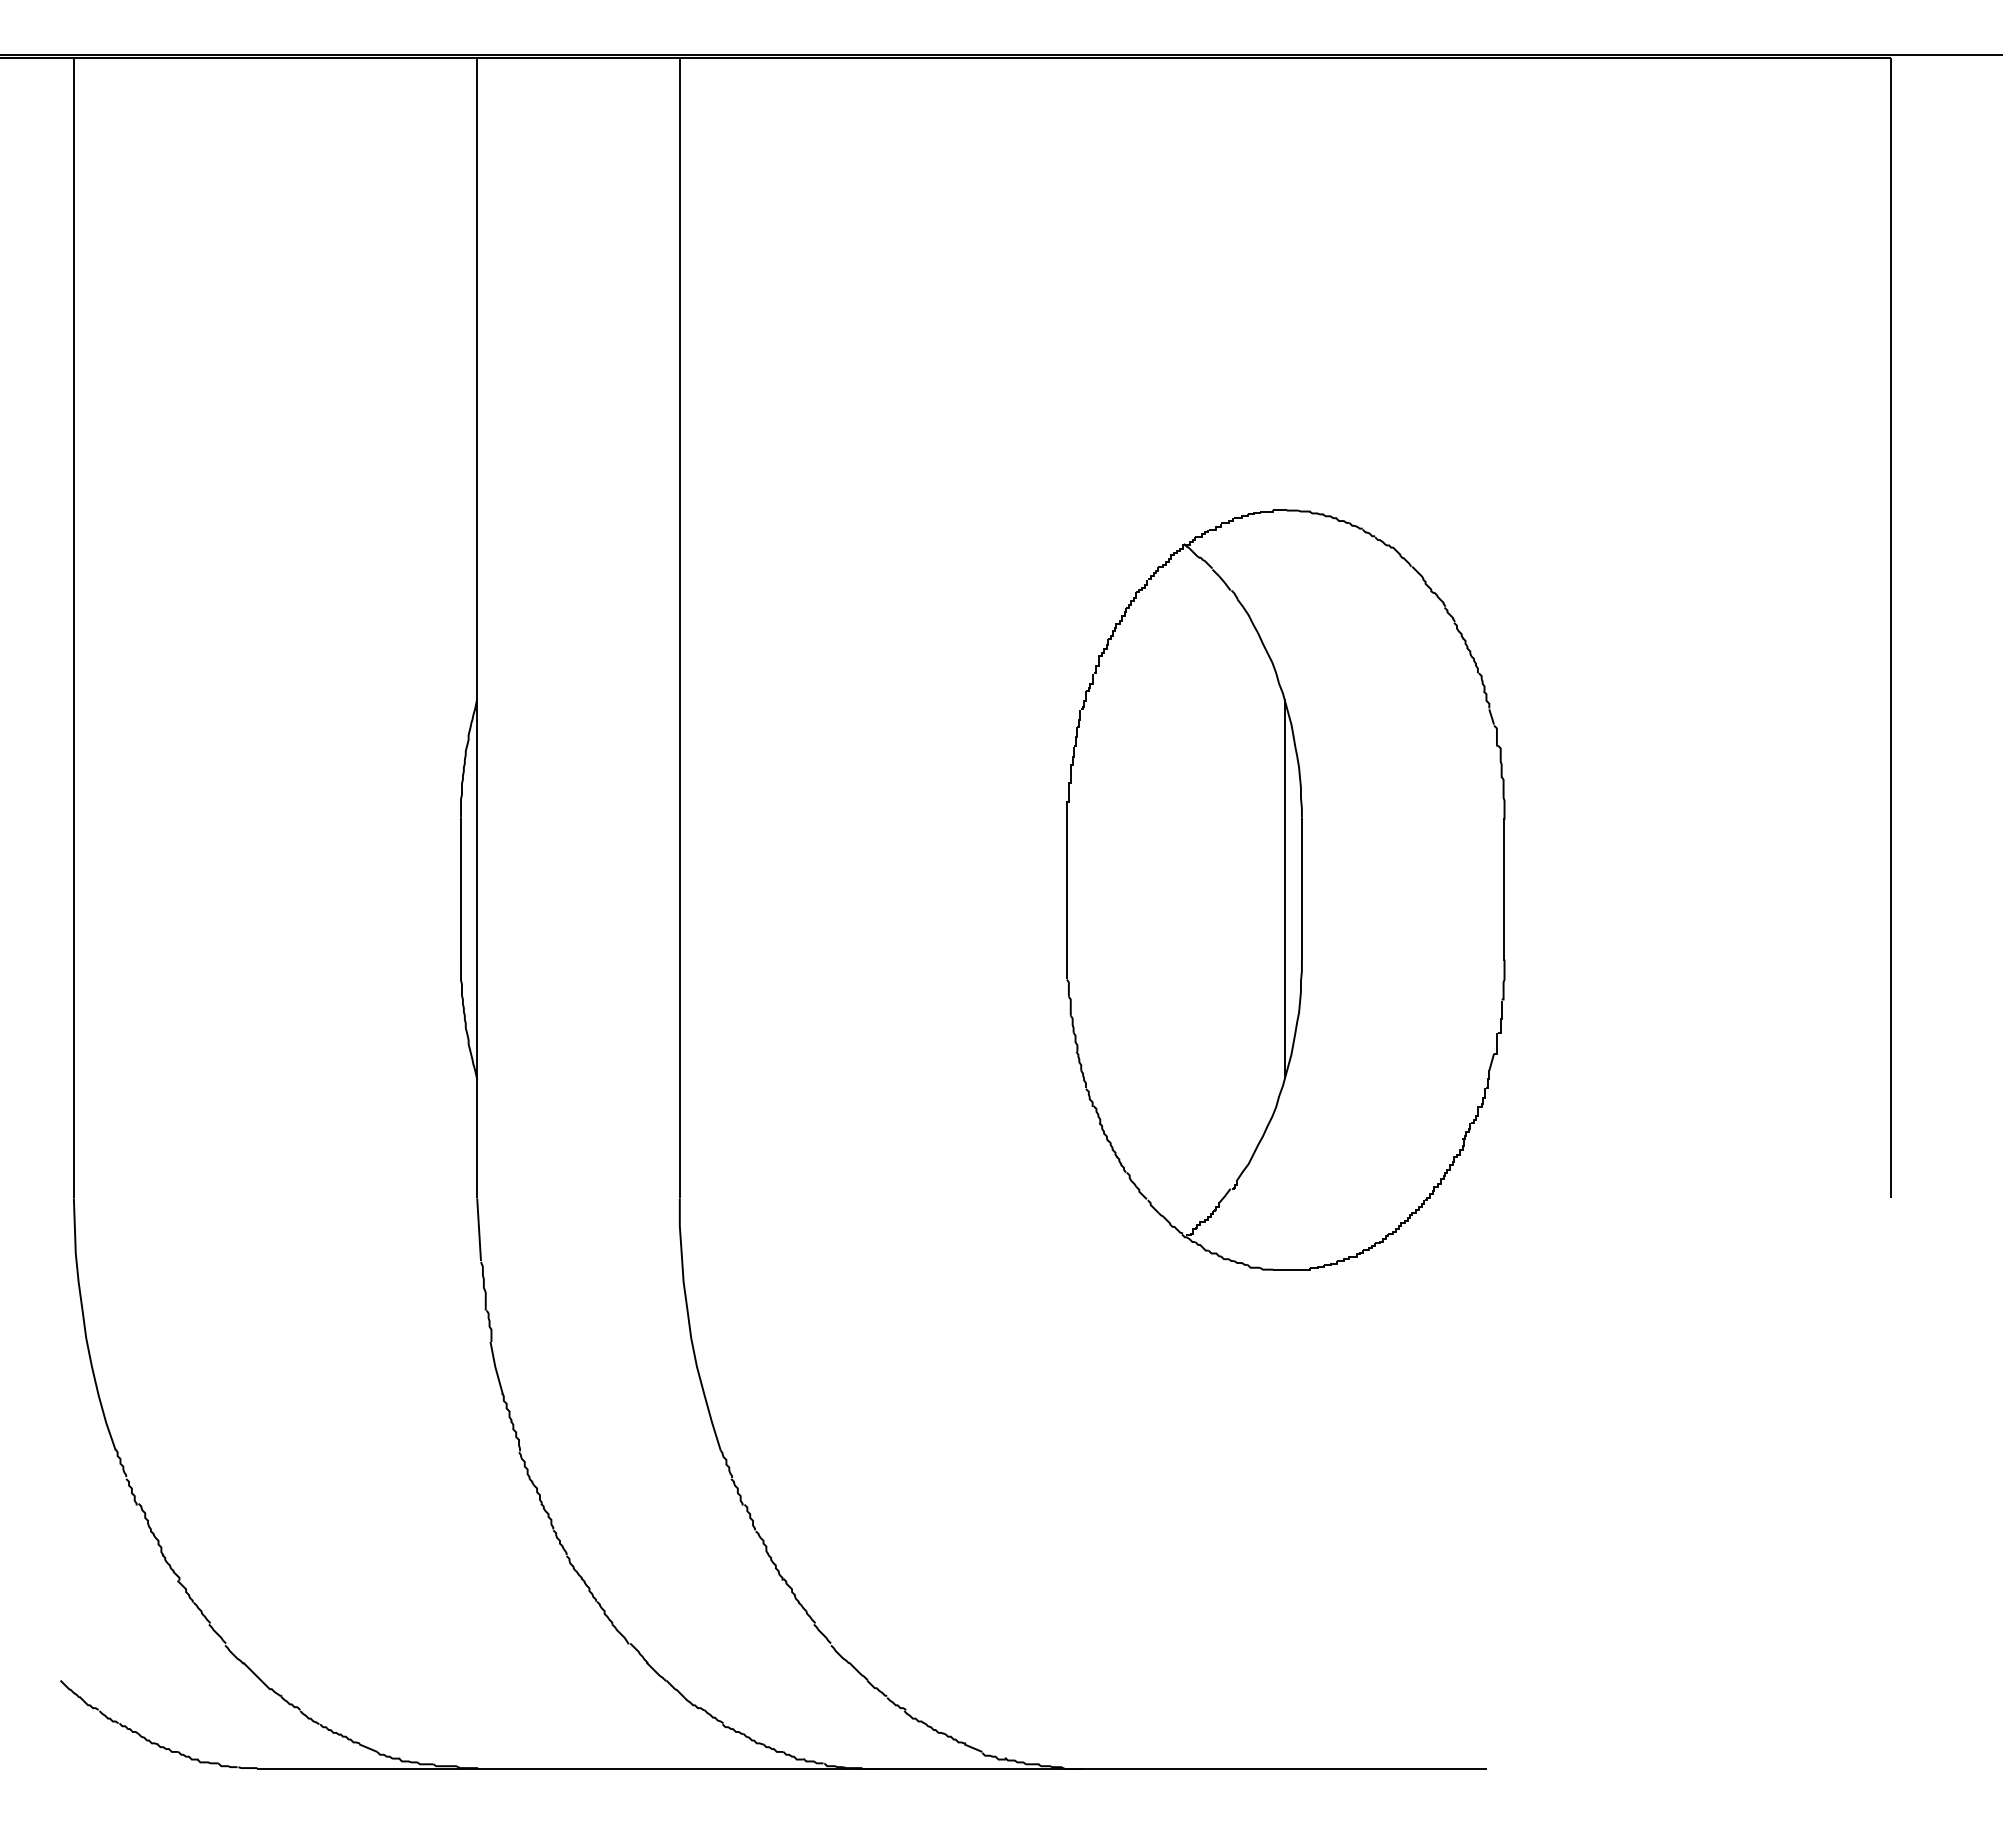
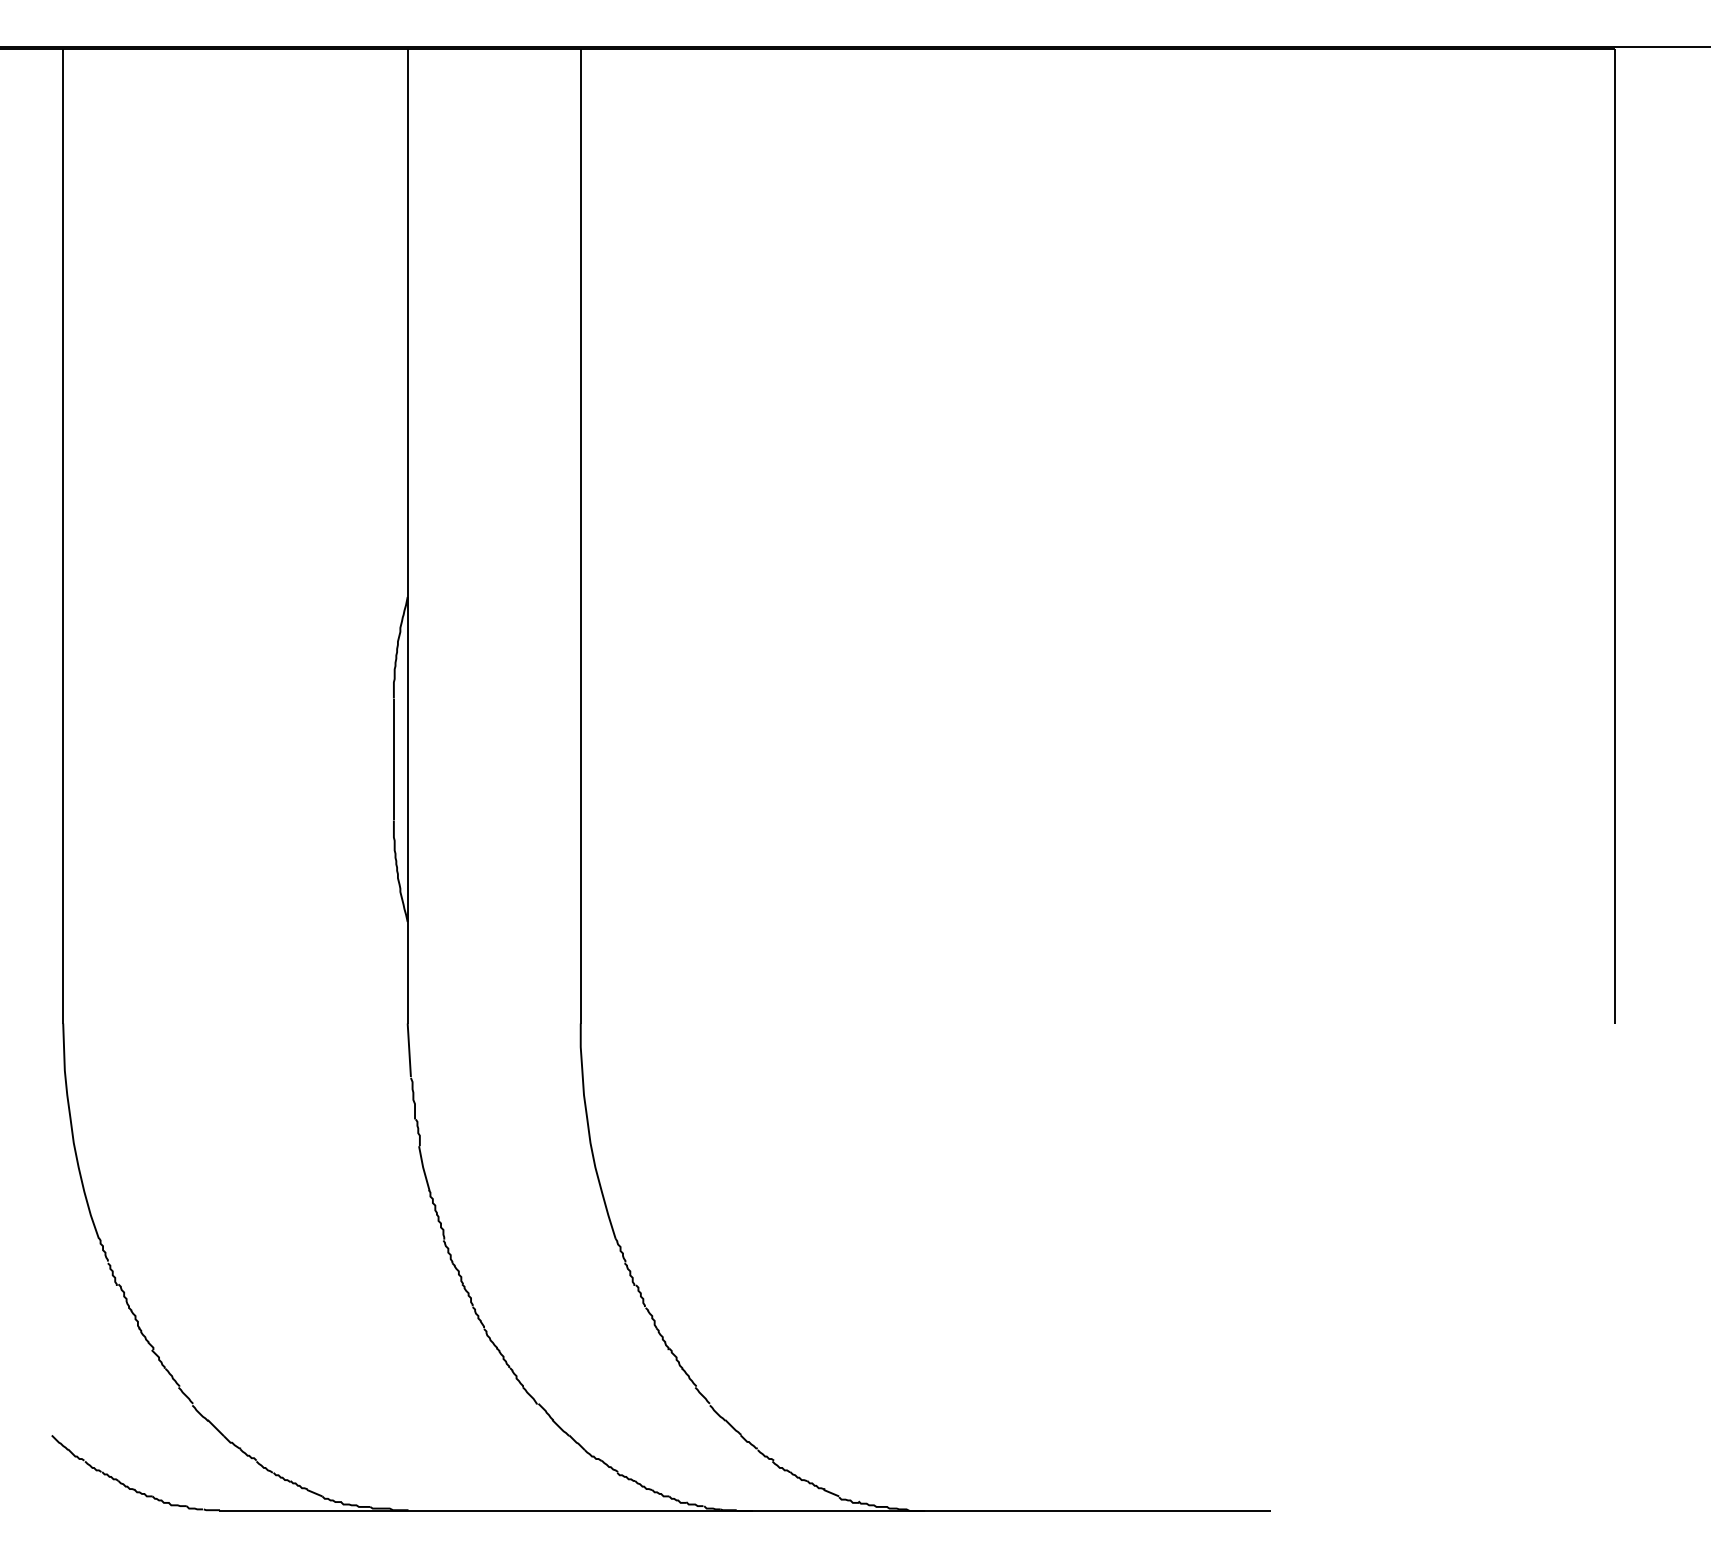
part: (1285, 889) -> (1098, 759), removed

